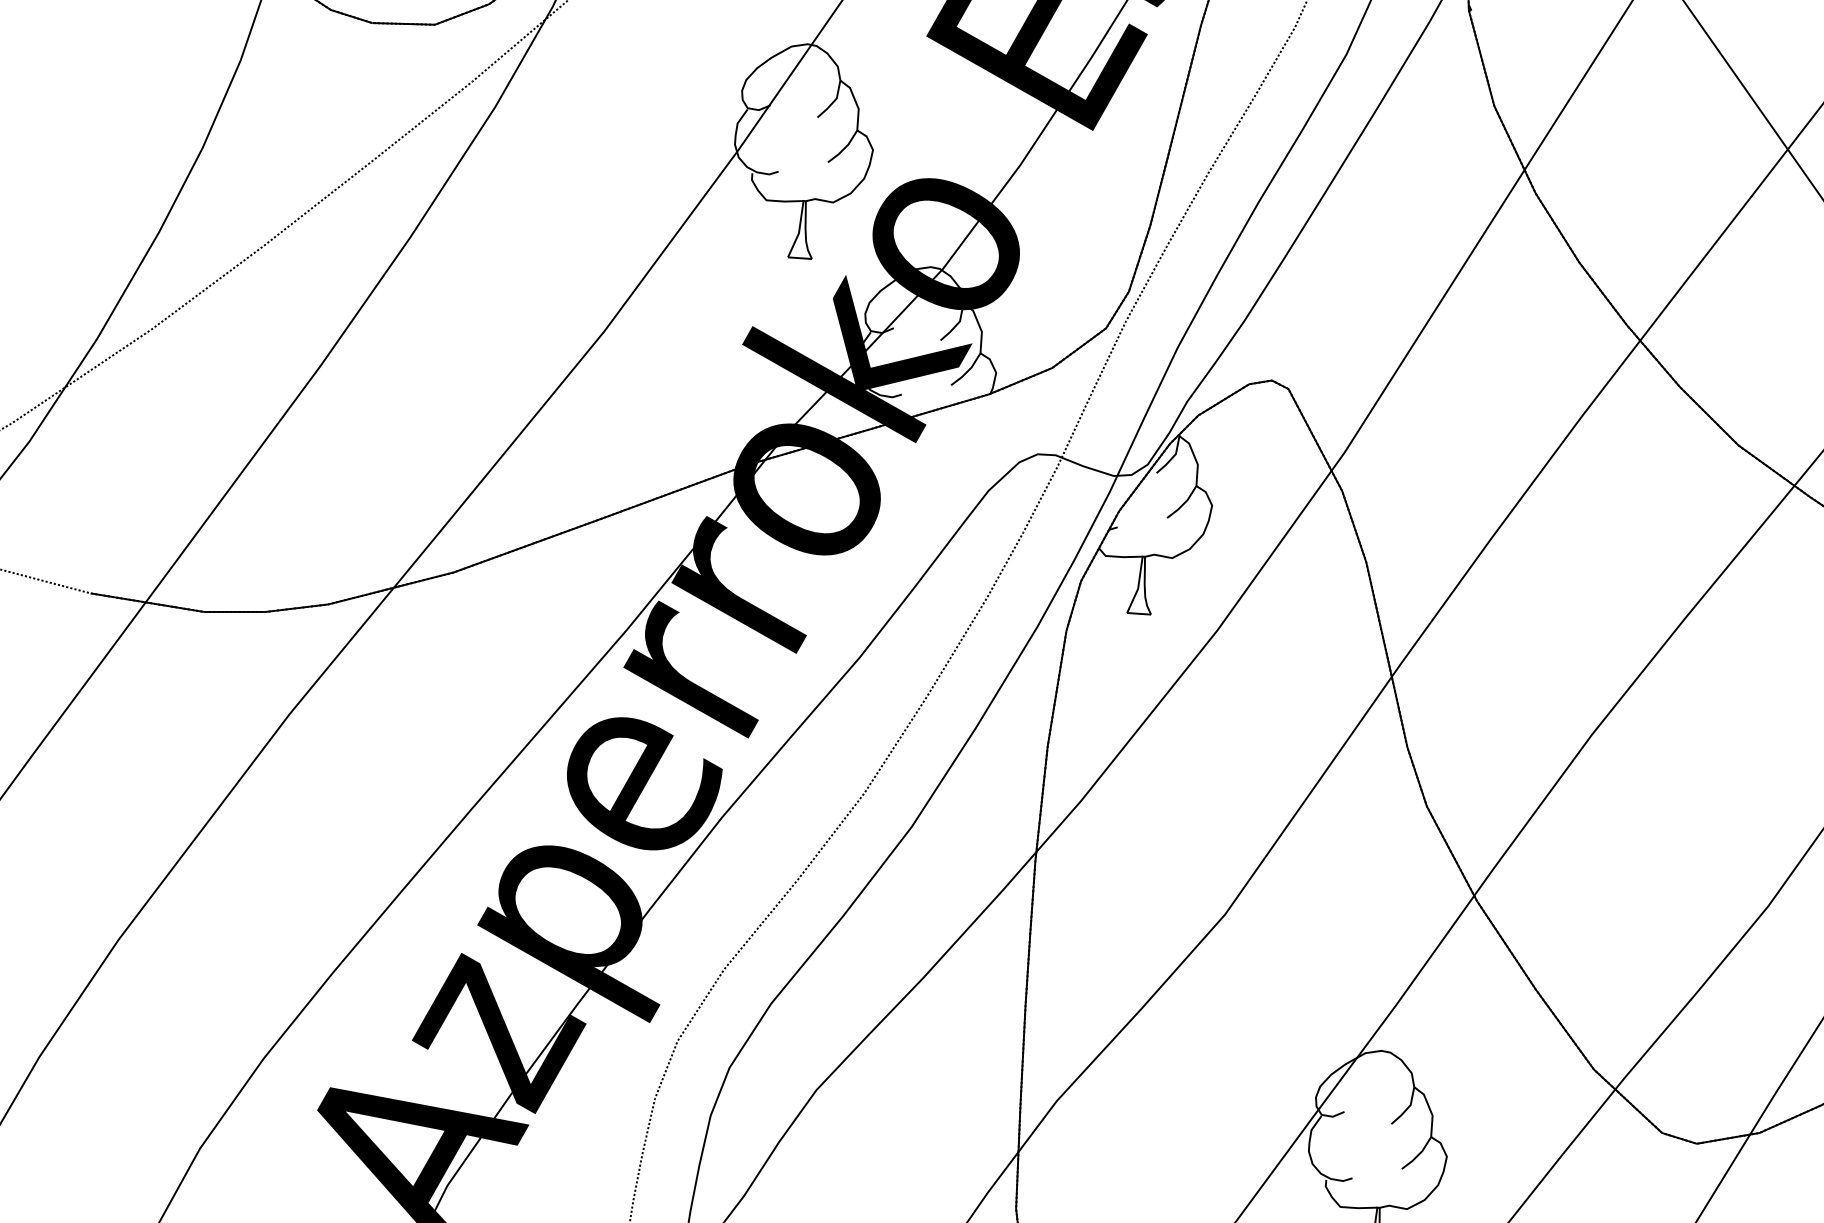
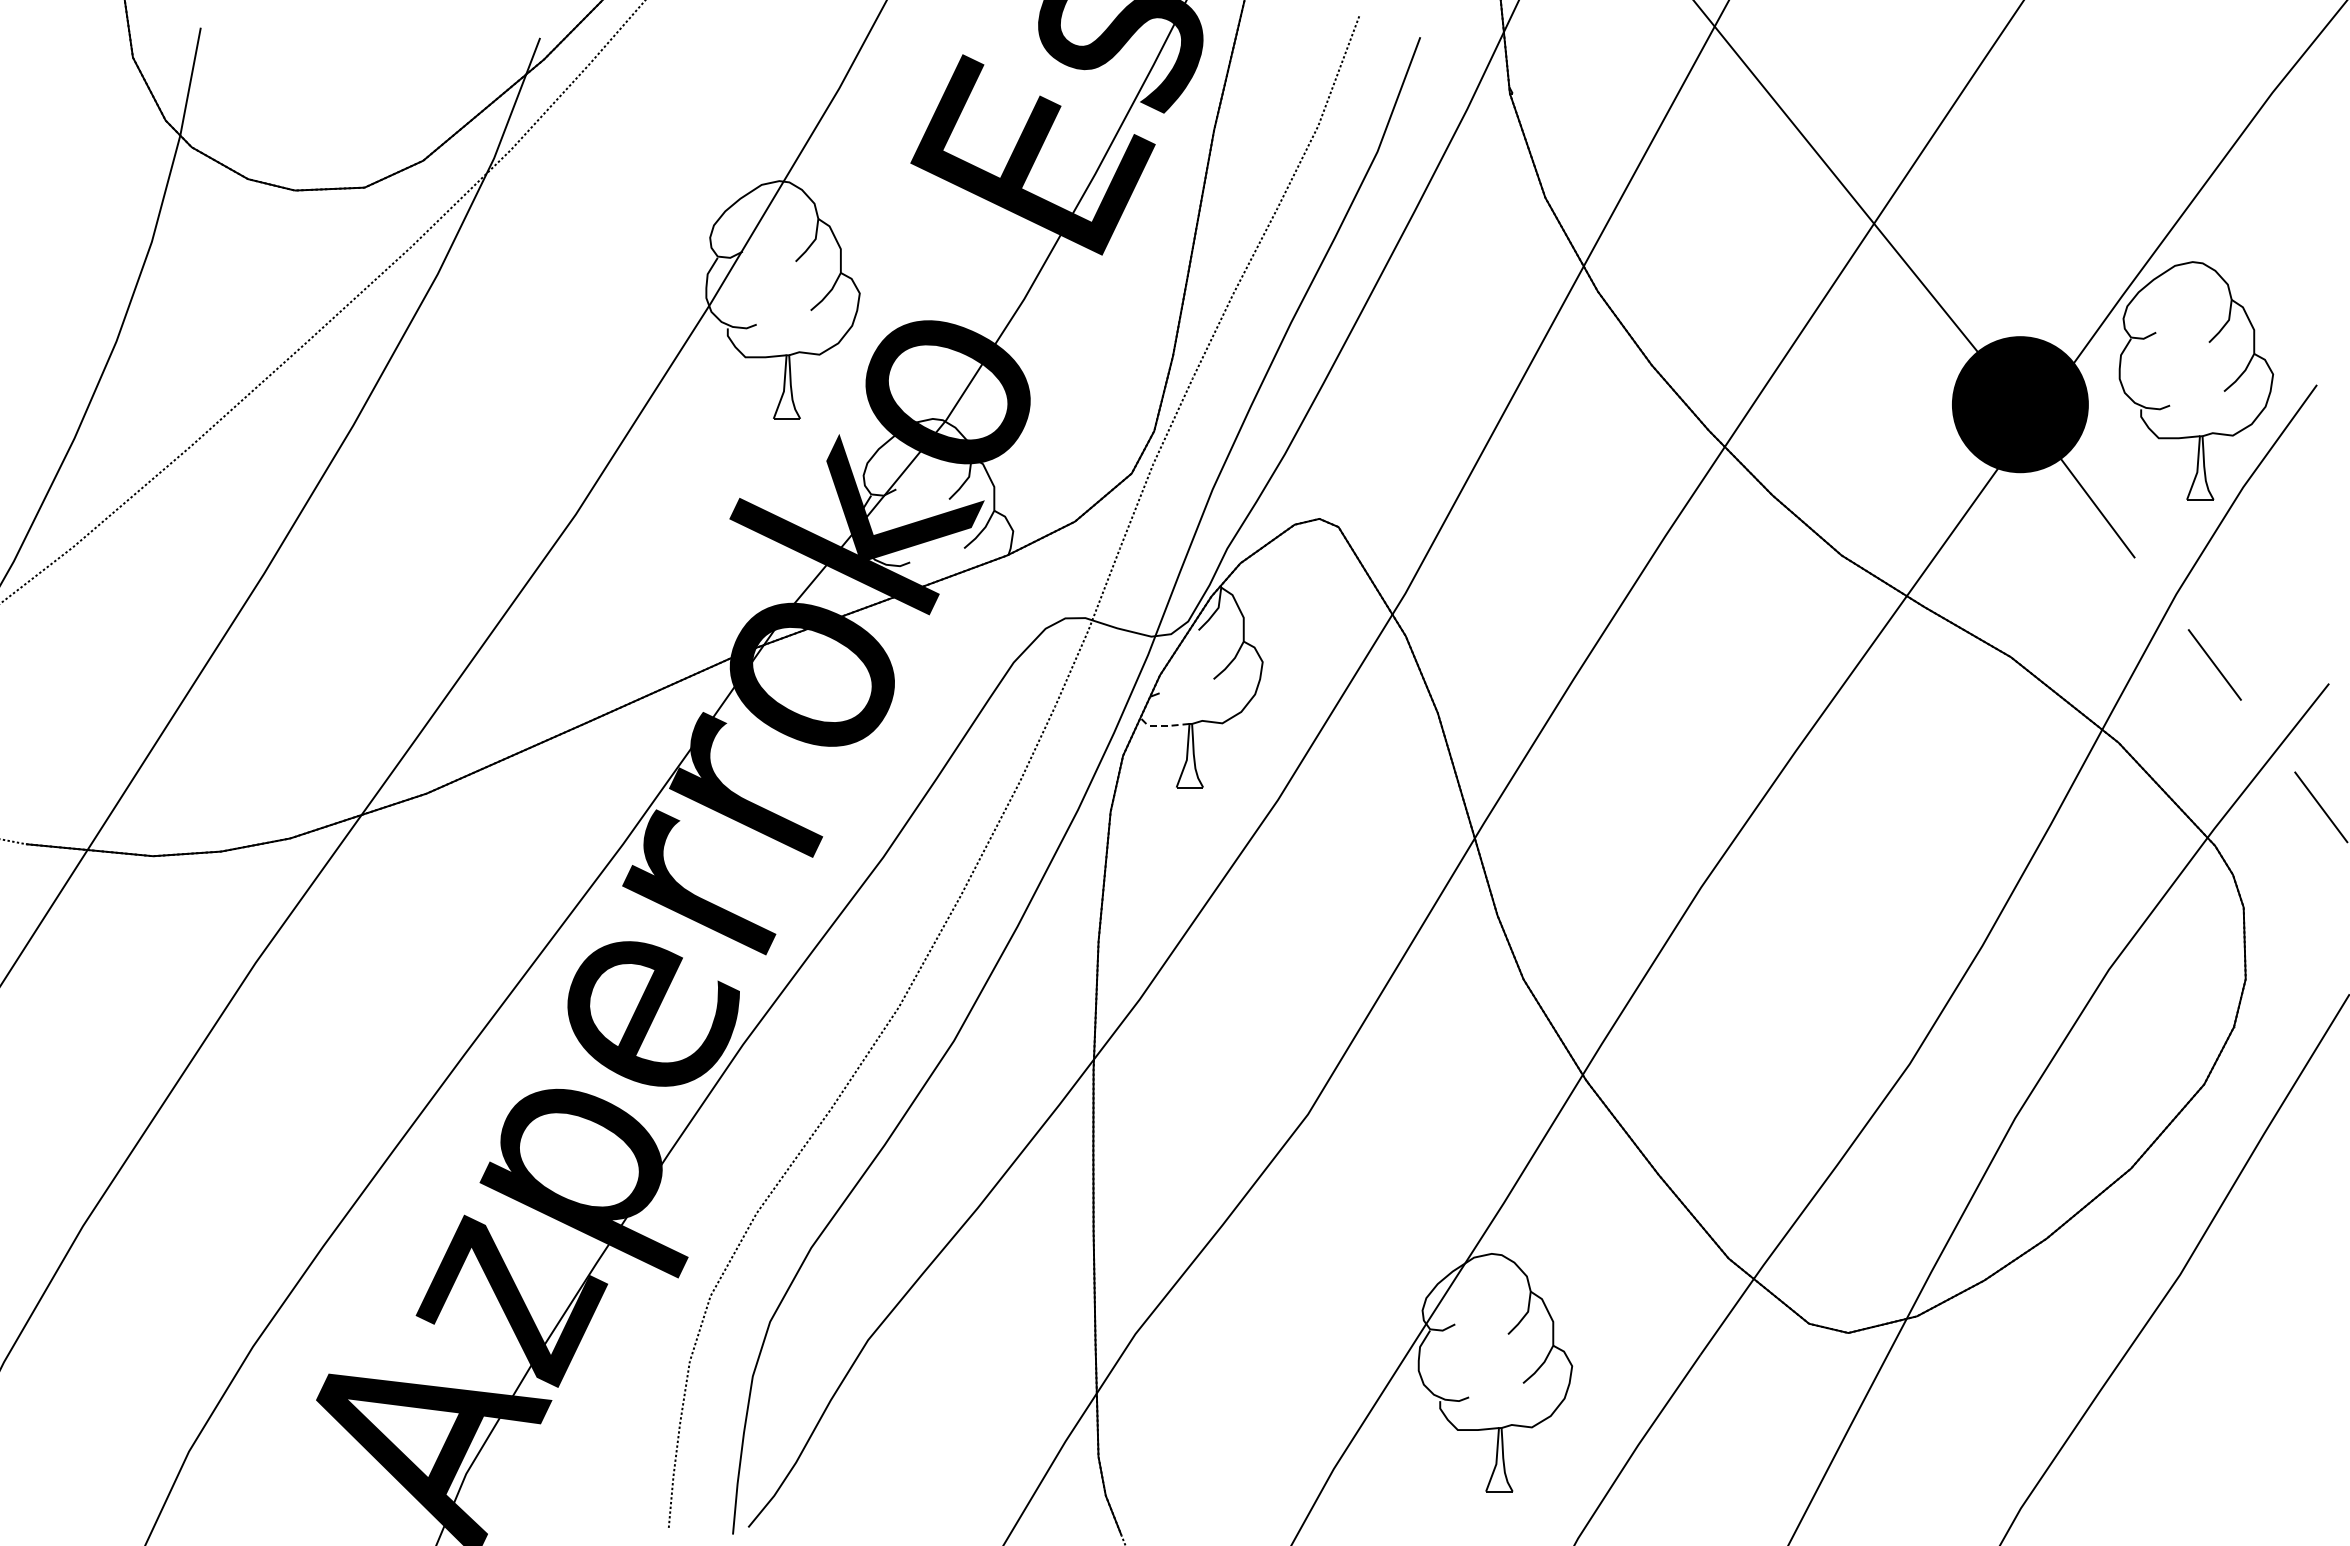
line: (1118, 556) -> (1162, 725), solid -> dashed

